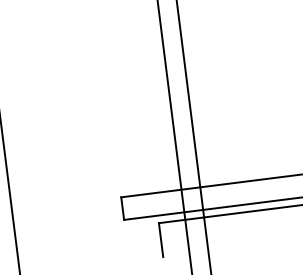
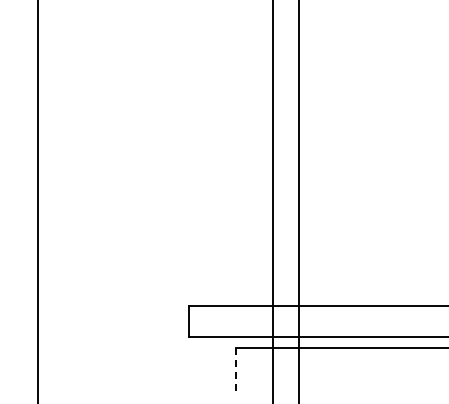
line: (161, 240) -> (236, 371), solid -> dashed

